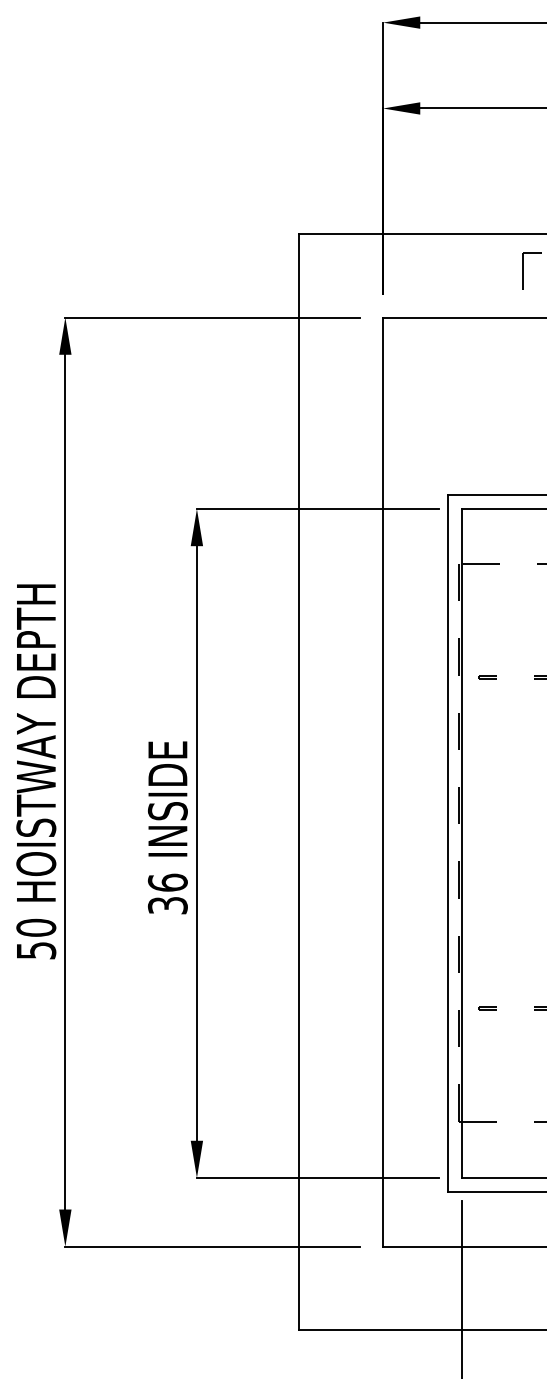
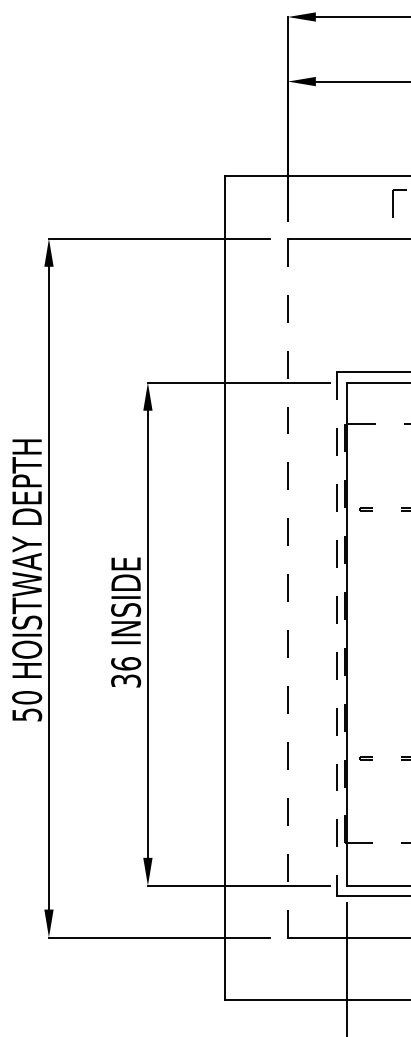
line: (383, 782) -> (288, 588), solid -> dashed
line: (448, 843) -> (337, 634), solid -> dashed

